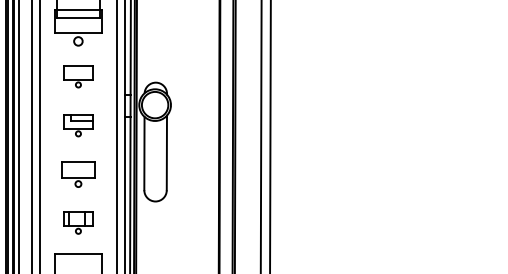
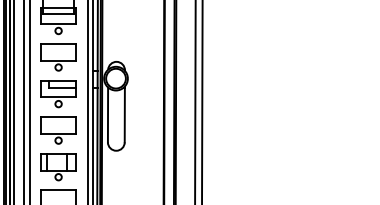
part: (78, 76) -> (58, 57), size x1.67
part: (78, 125) -> (58, 93), size x1.67
part: (78, 174) -> (58, 130), size x1.43
part: (78, 222) -> (58, 166), size x1.67

